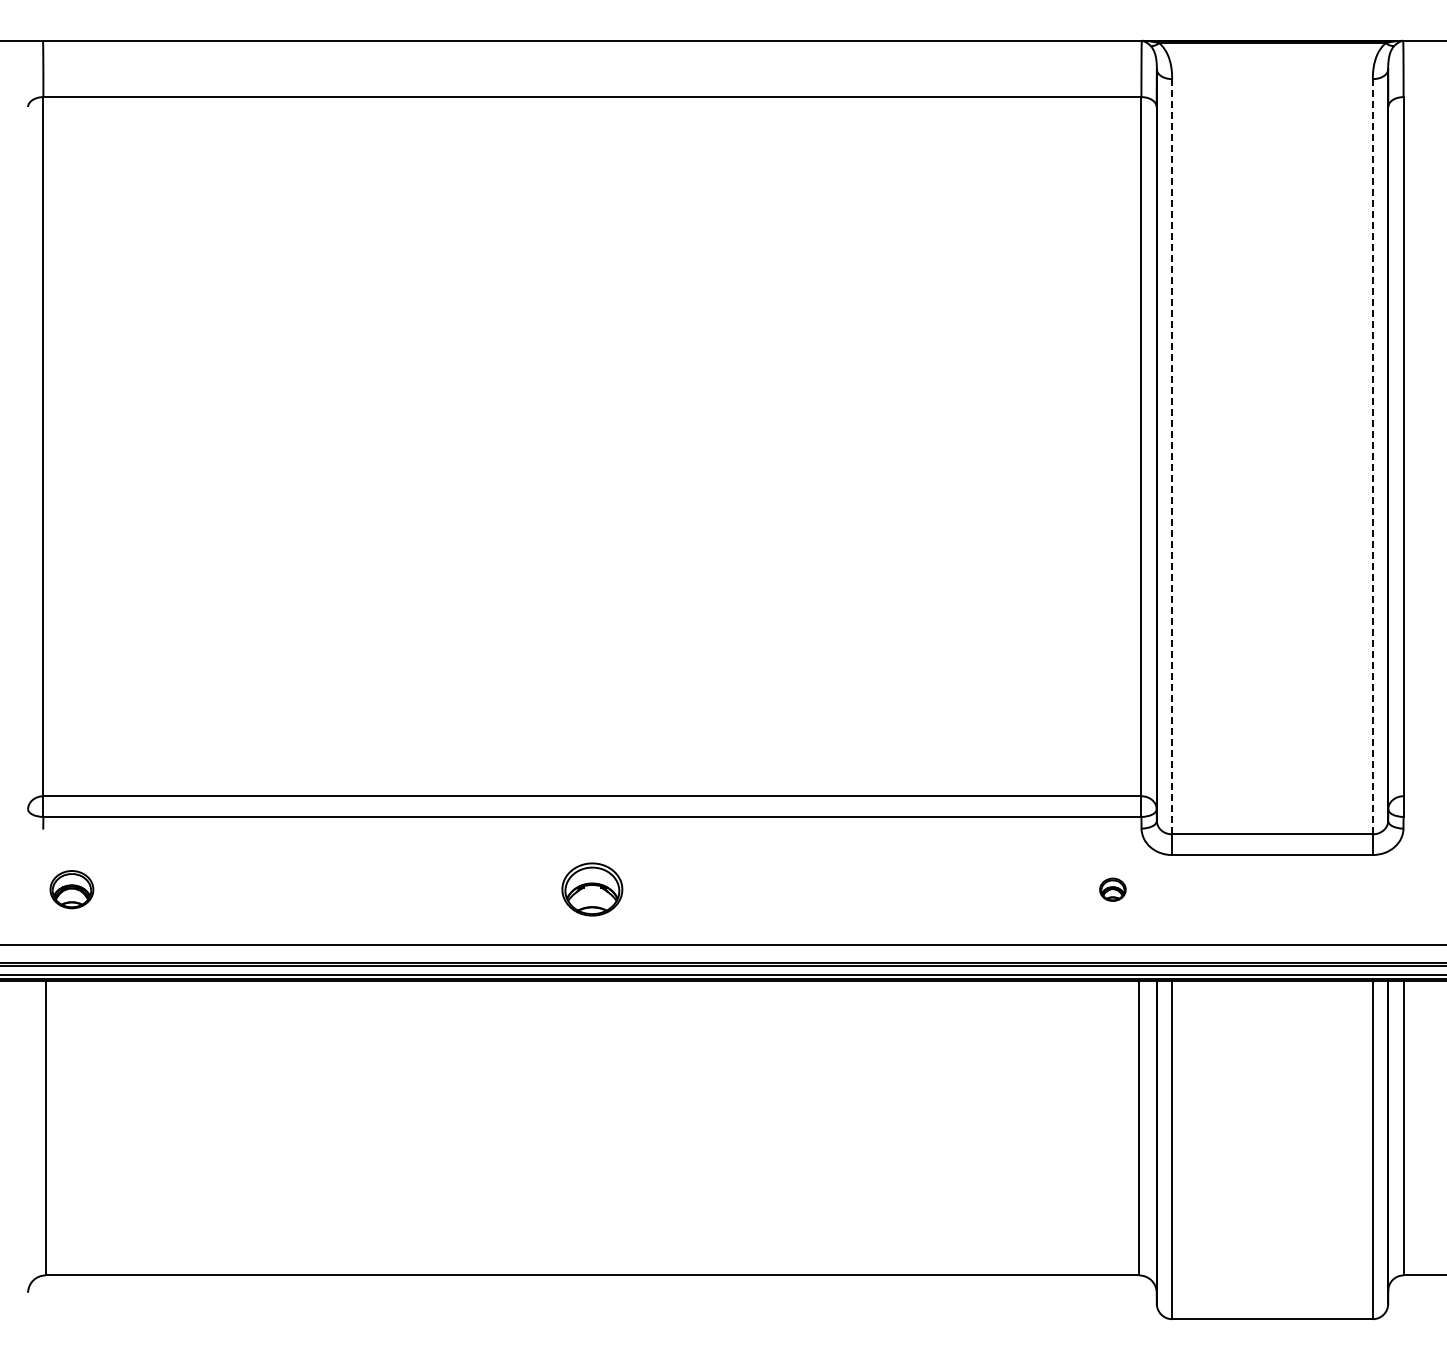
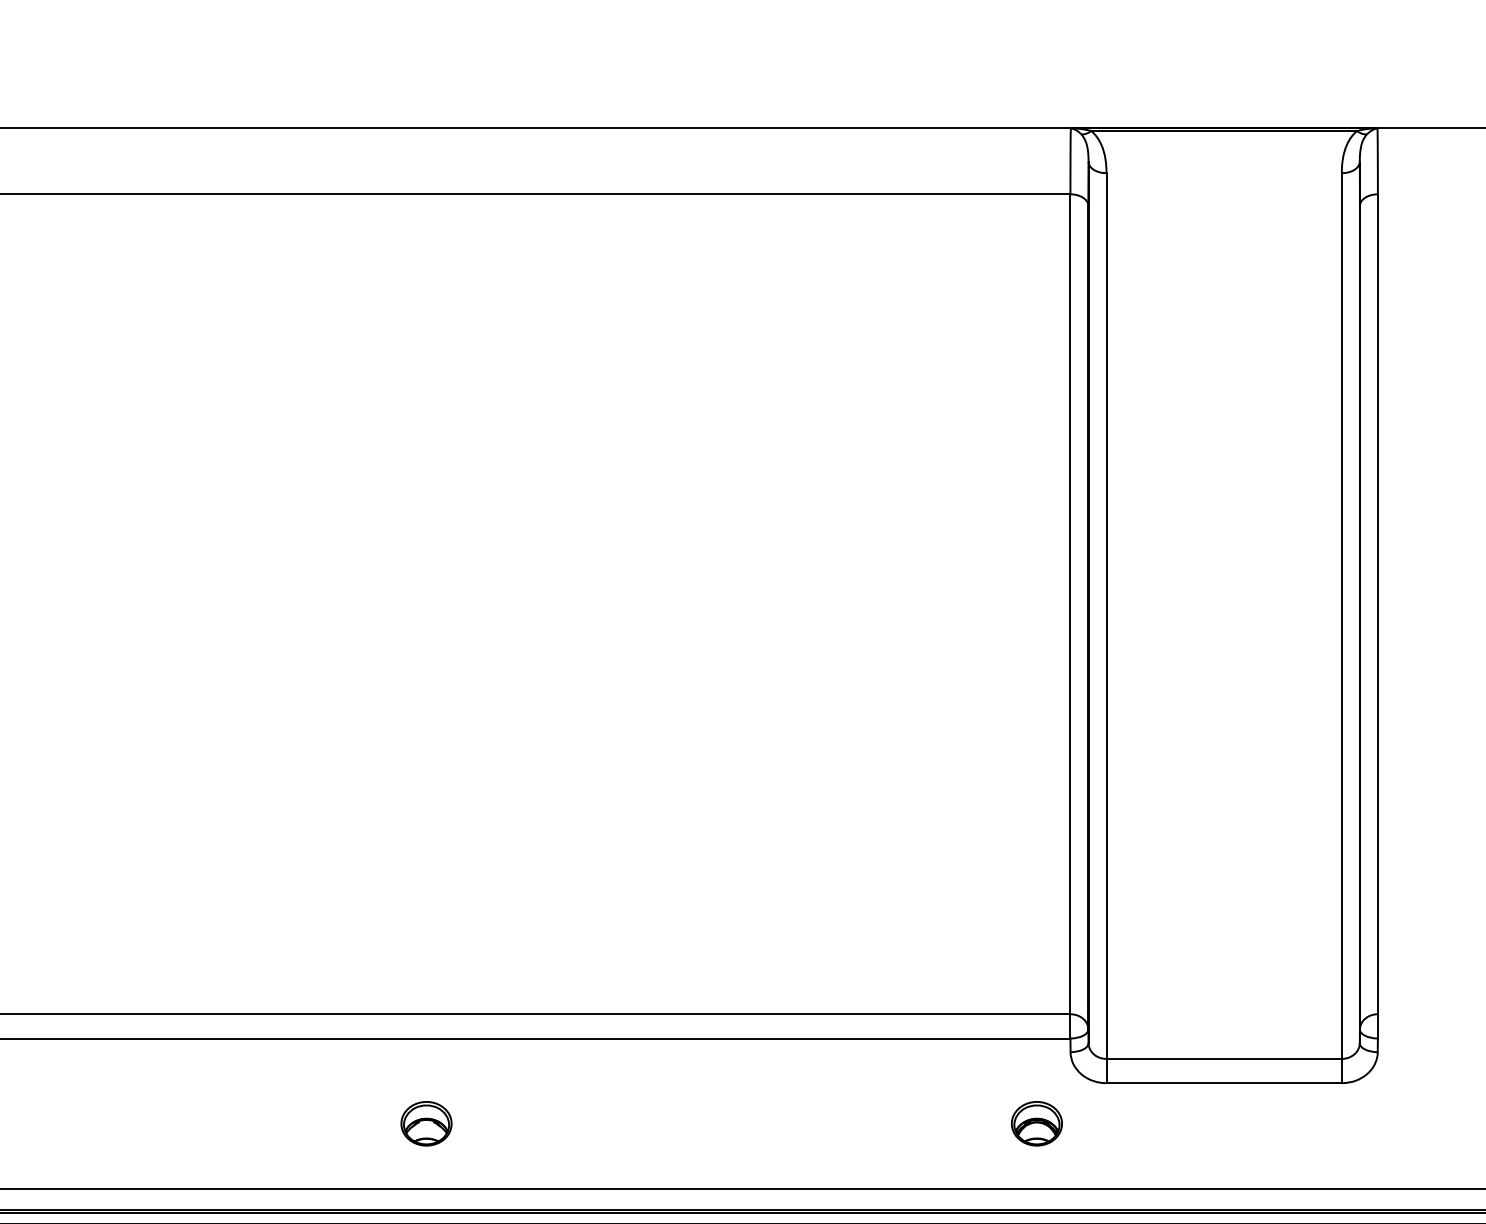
line: (1172, 456) -> (1106, 615), dashed -> solid
line: (1372, 456) -> (1341, 615), dashed -> solid
part: (592, 889) -> (426, 1123), size x0.71
part: (1112, 889) -> (1036, 1123), size x1.67

